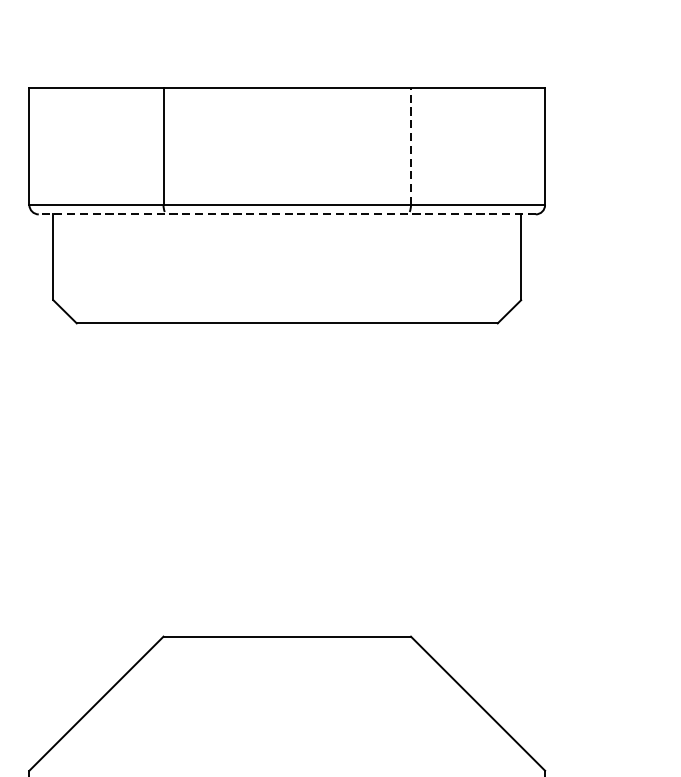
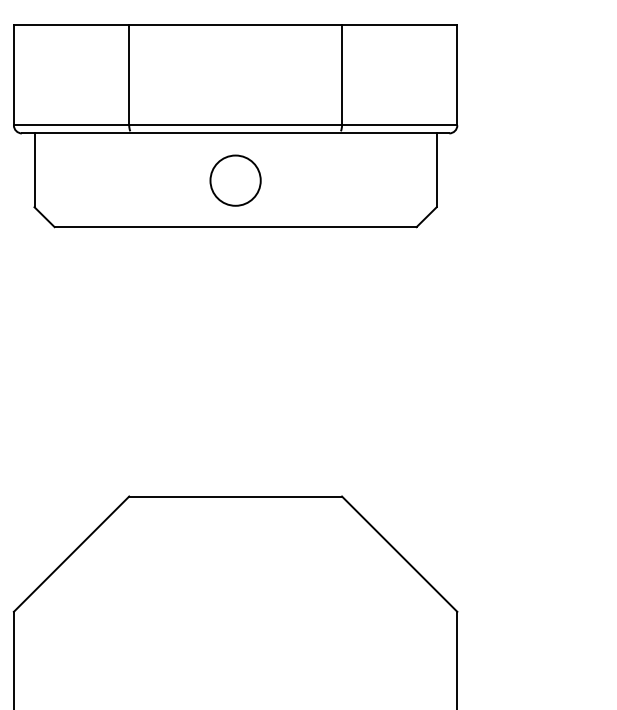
line: (411, 145) -> (342, 74), dashed -> solid
line: (287, 214) -> (235, 133), dashed -> solid
circle: (287, 269) -> (235, 180), added

